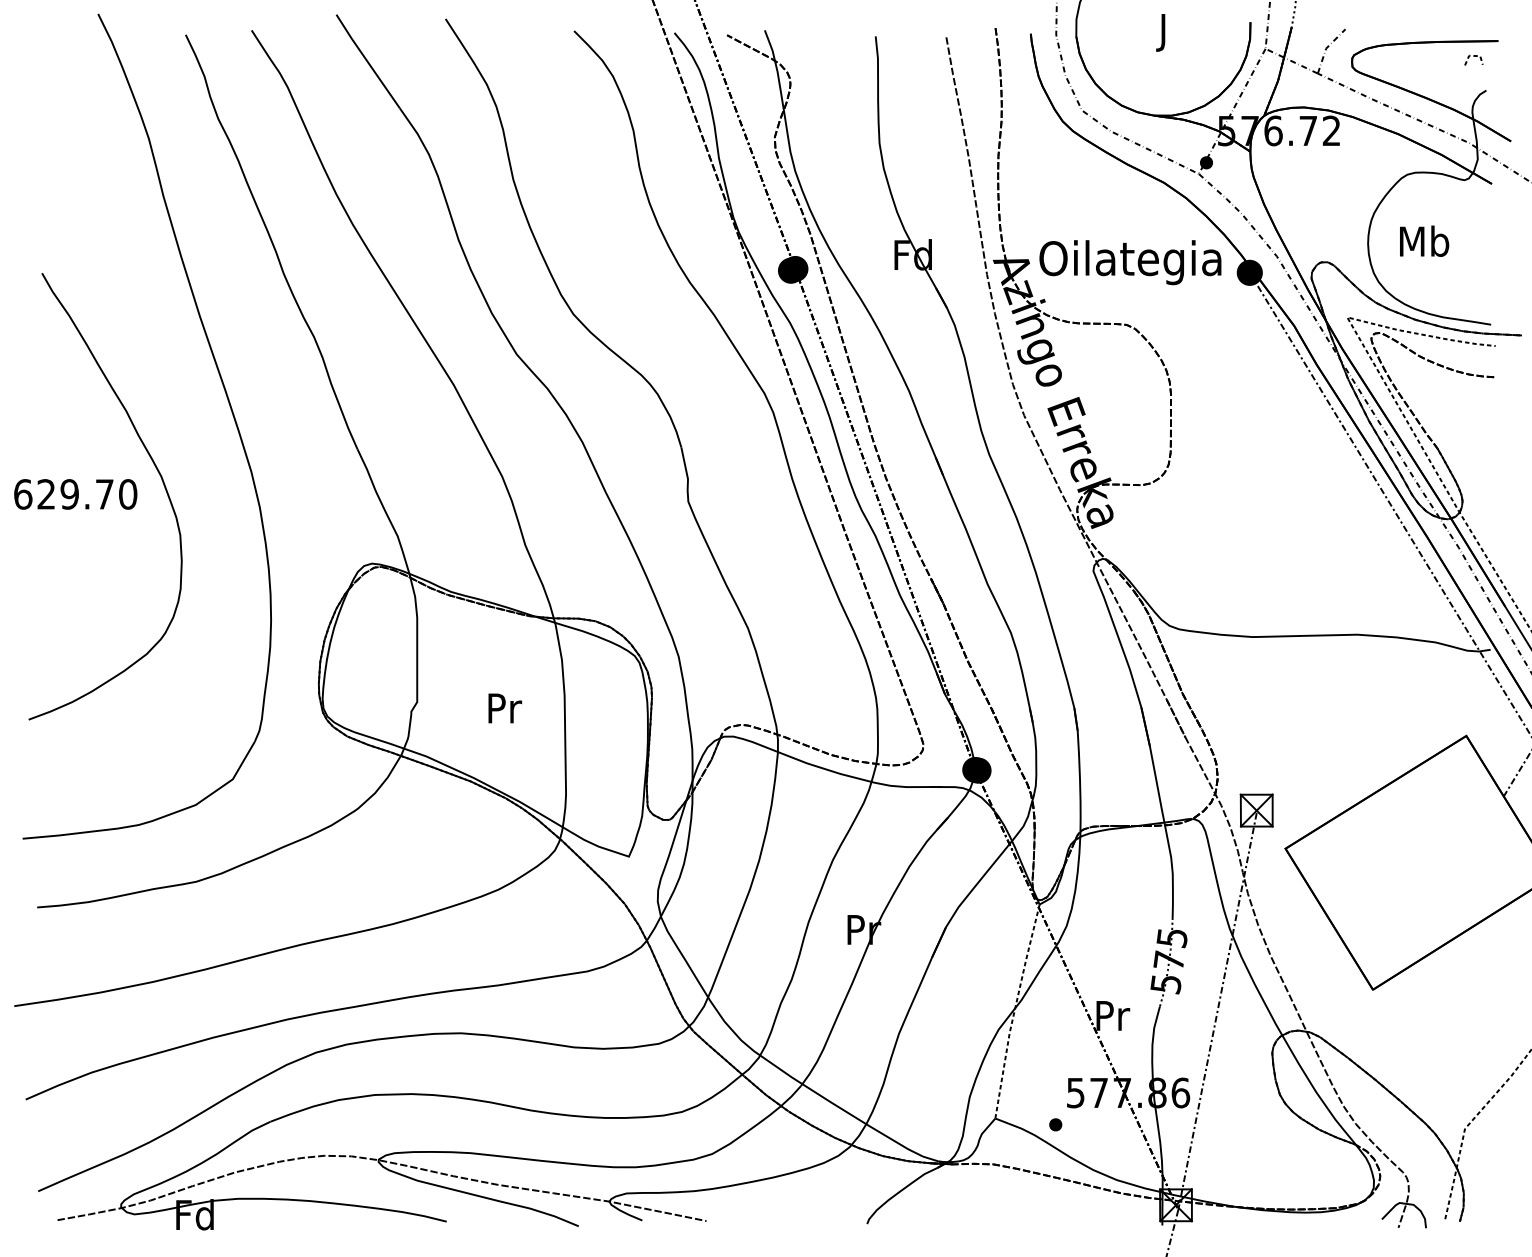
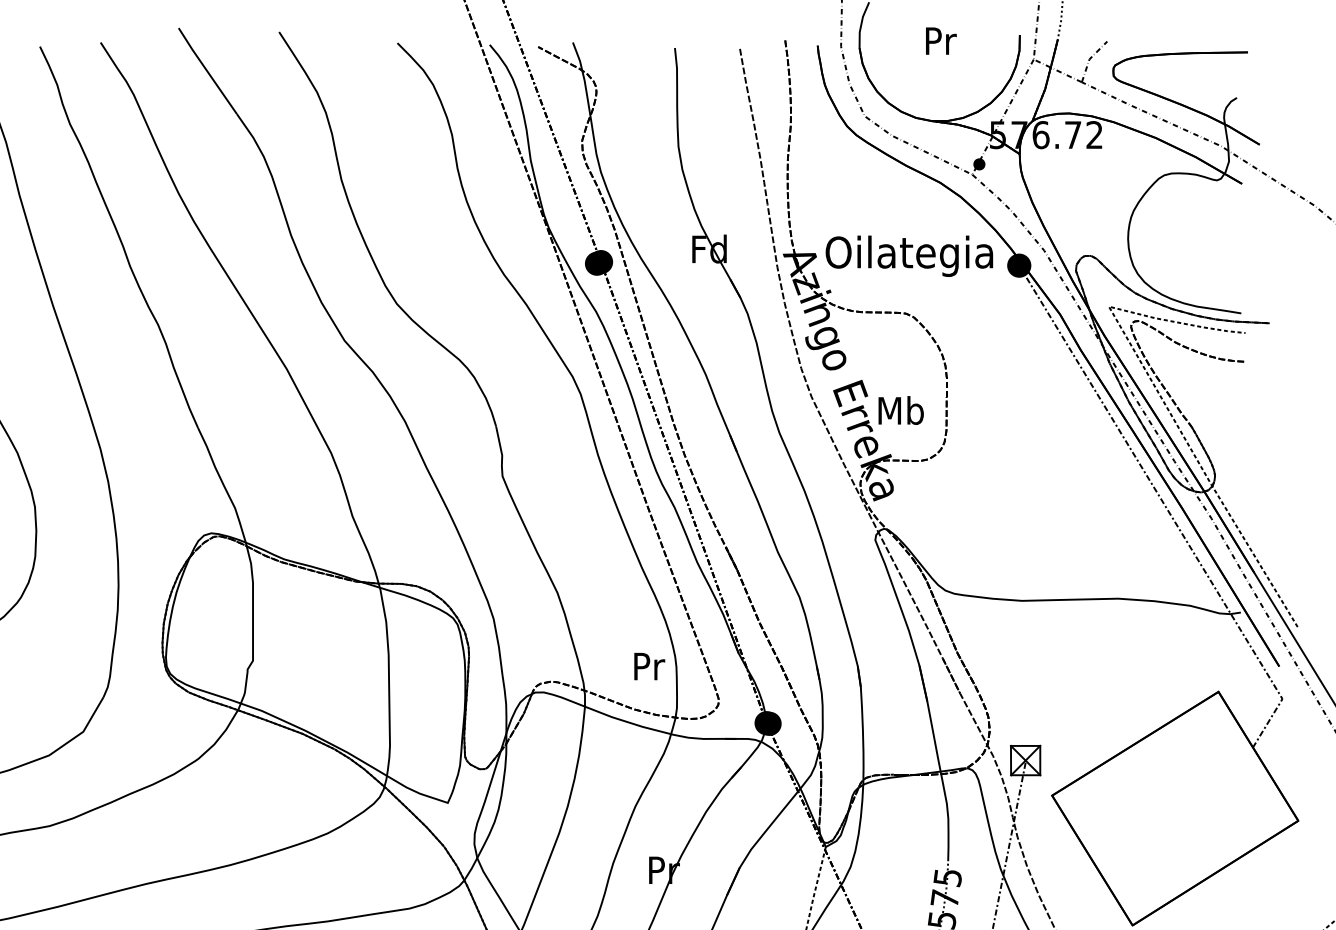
text: (1164, 32) -> (940, 44), J -> Pr
line: (1473, 56) -> (1225, 66), removed
text: (1424, 240) -> (901, 409), moved
text: (505, 708) -> (649, 666), moved

